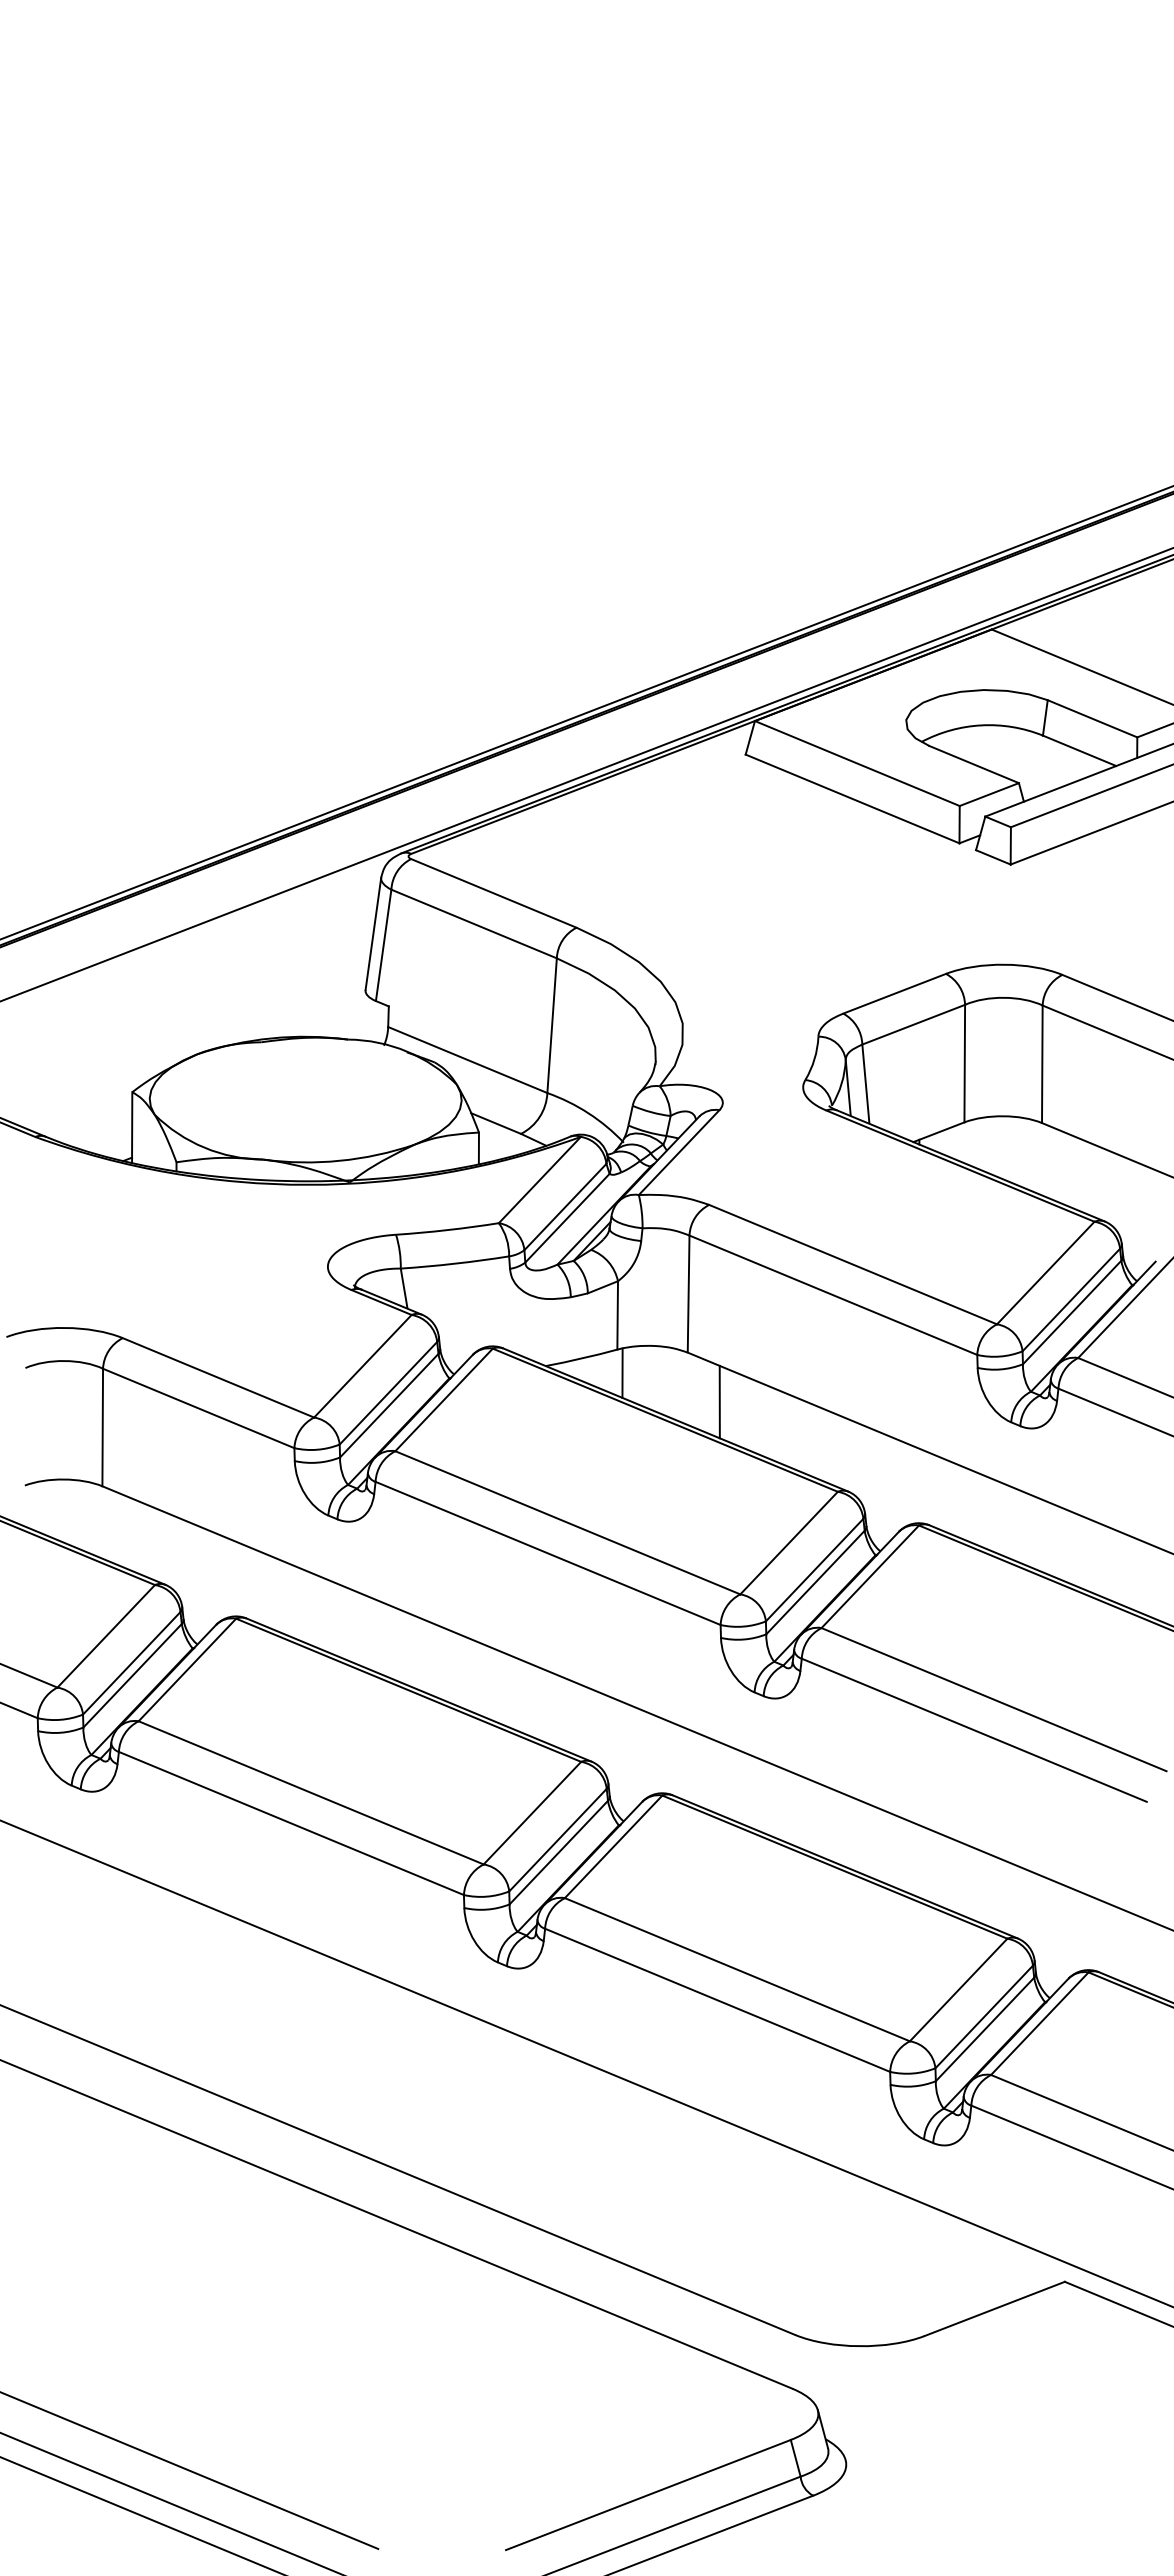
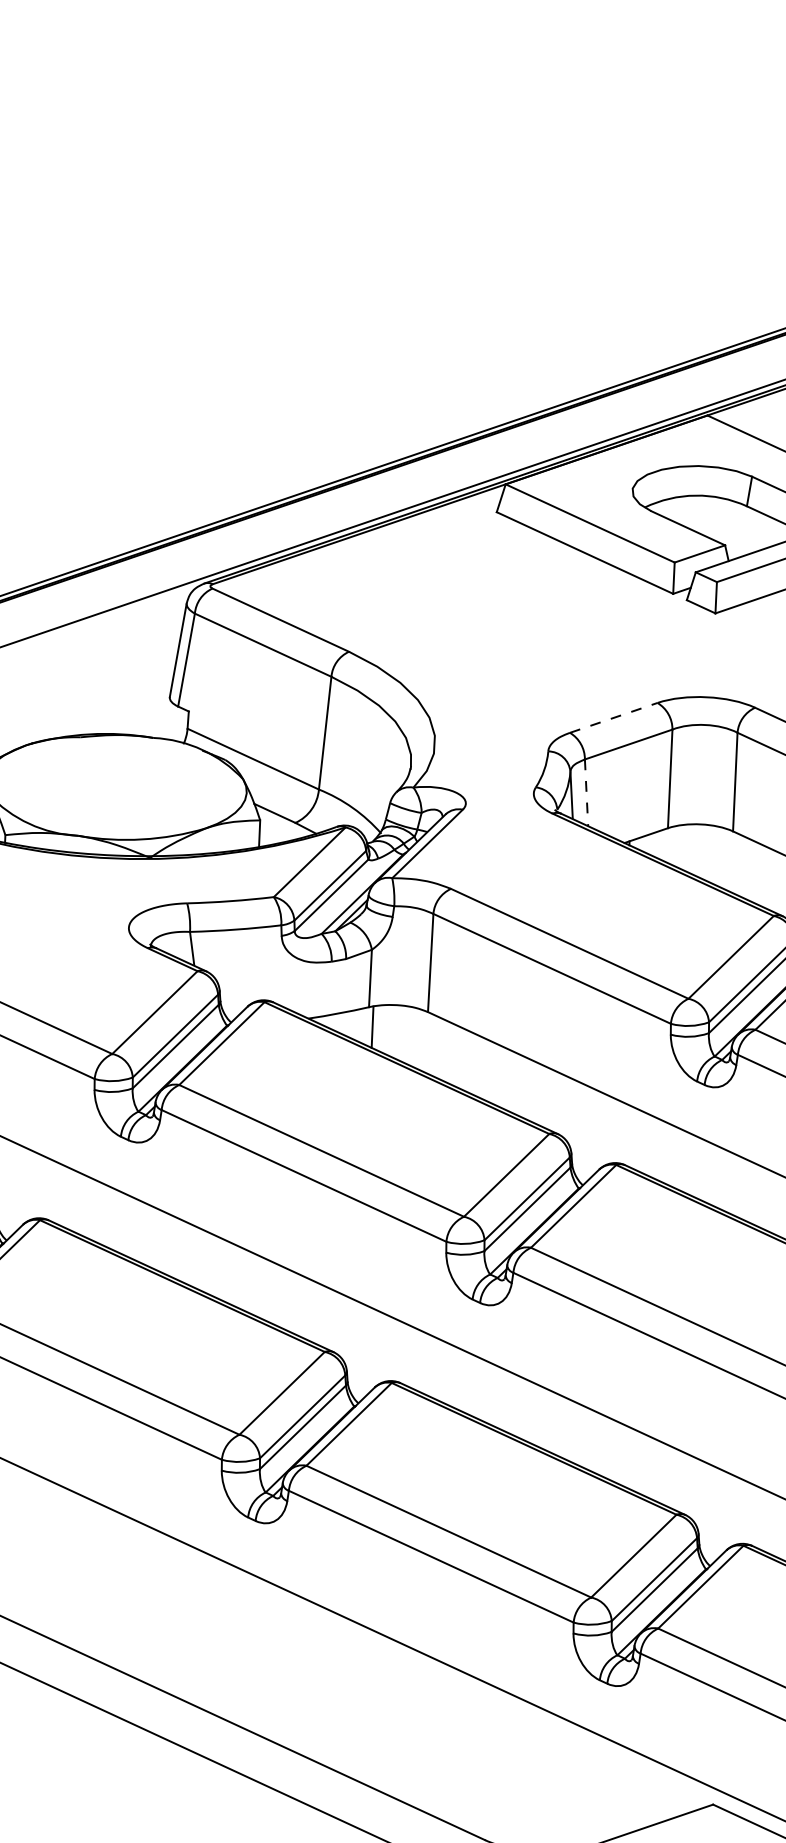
line: (895, 993) -> (614, 717), solid -> dashed
line: (865, 1084) -> (586, 793), solid -> dashed
line: (719, 1401) -> (453, 1054), removed

